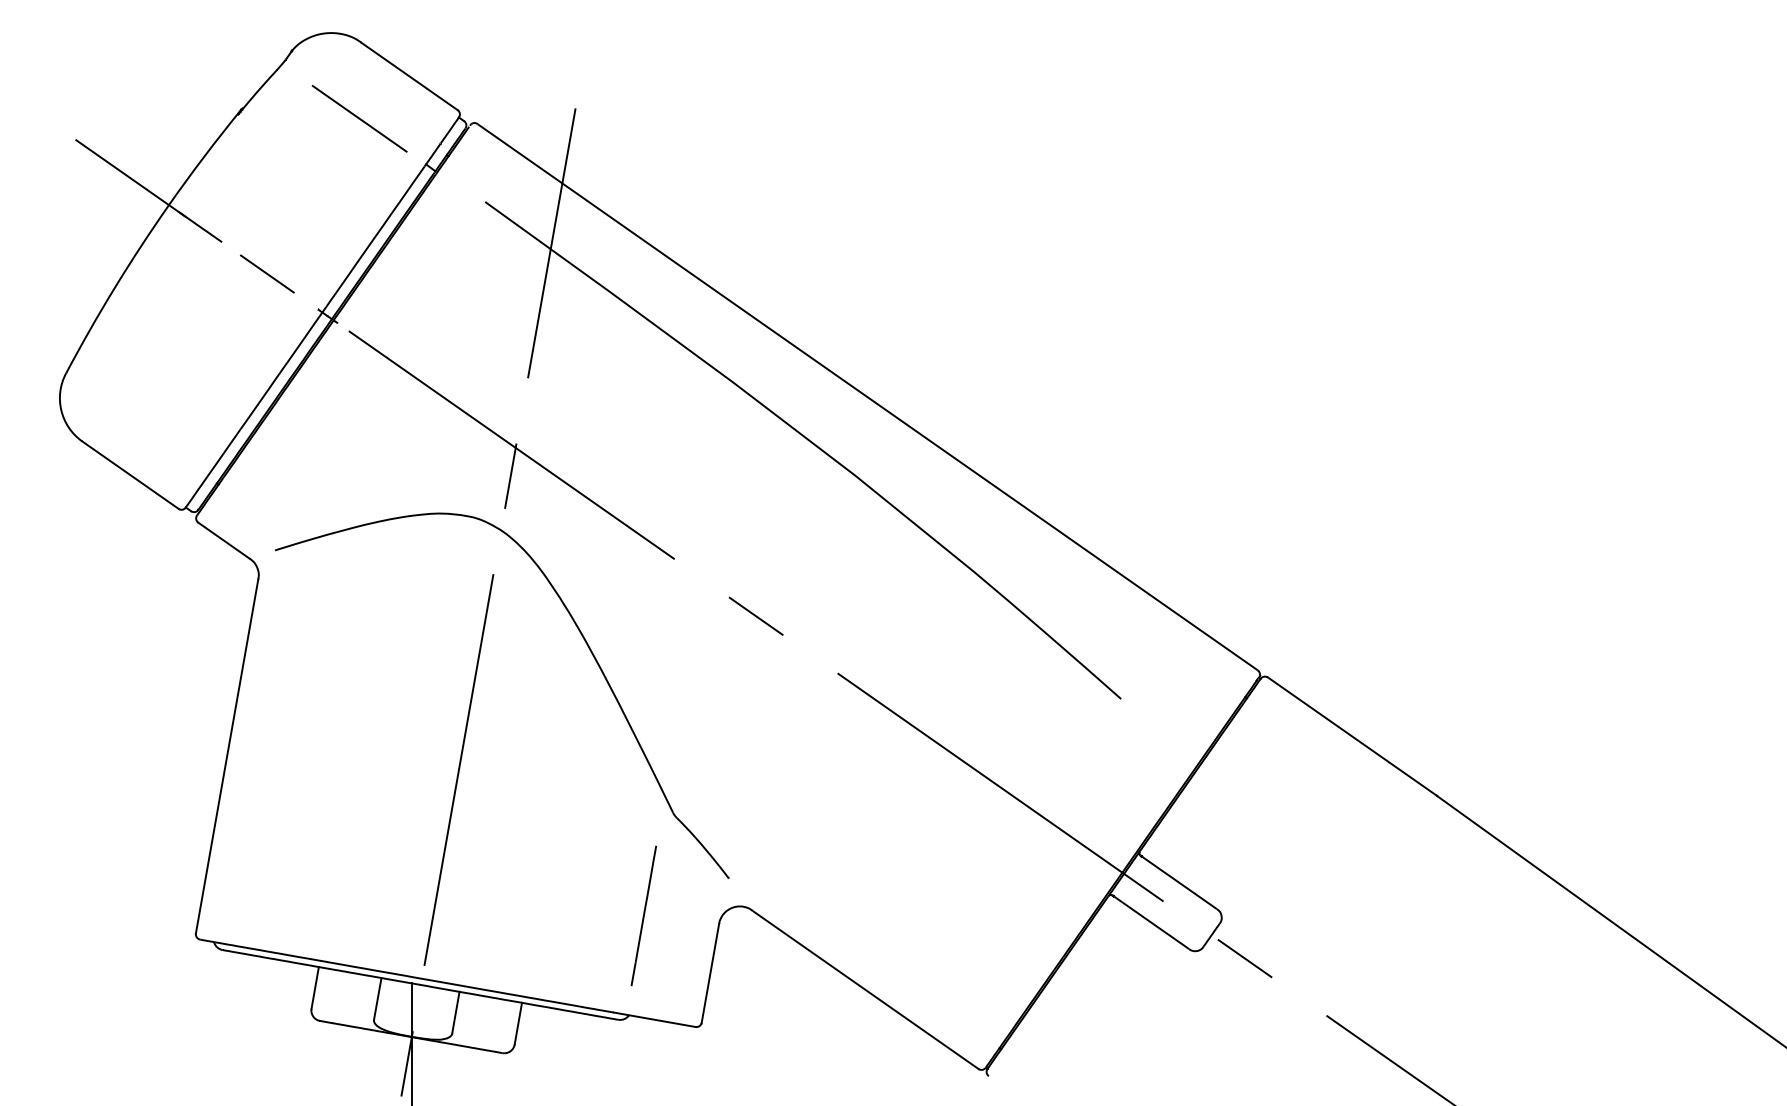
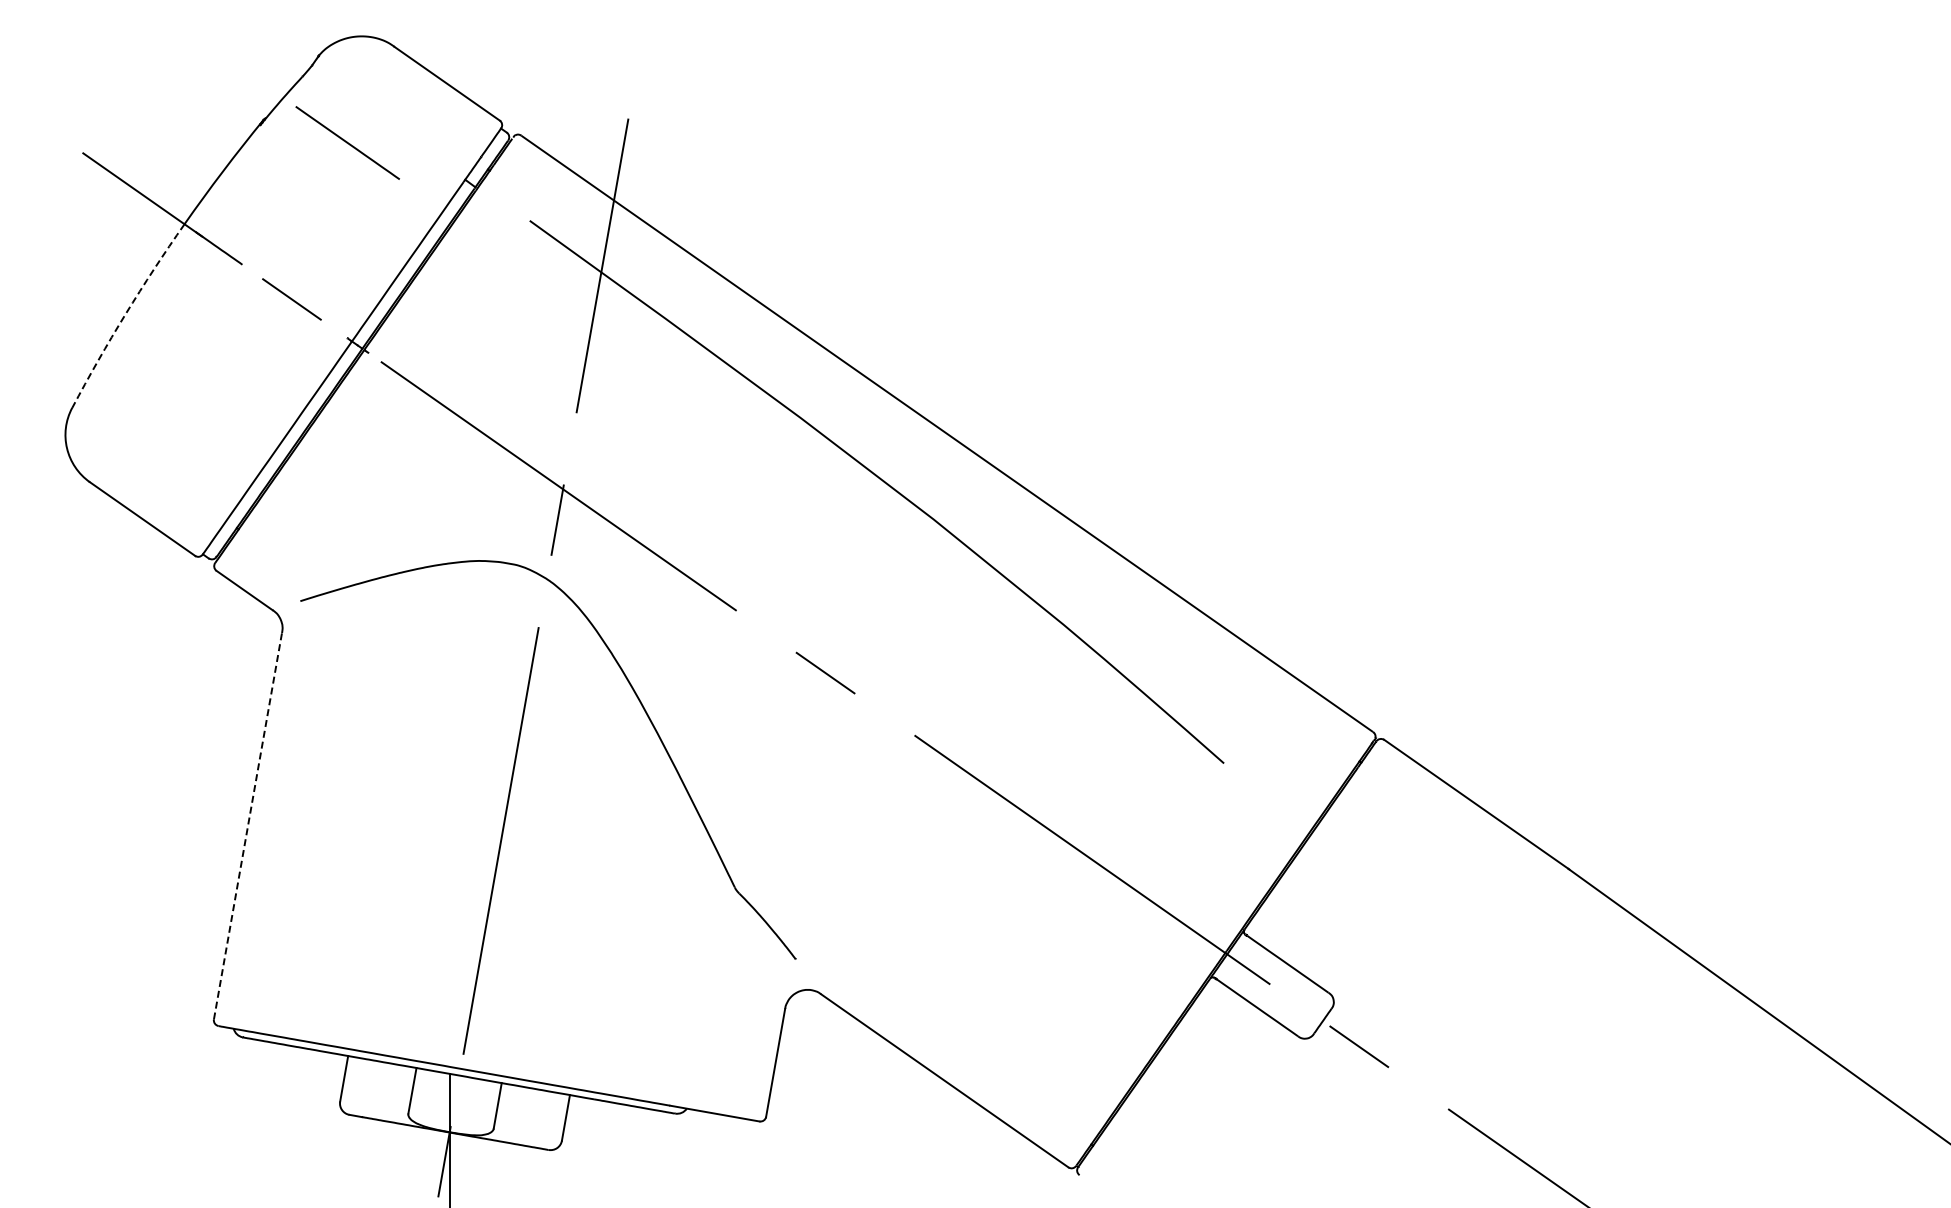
line: (359, 118) -> (347, 142), moved
arc: (114, 287) -> (125, 314), solid -> dashed
line: (227, 755) -> (248, 825), solid -> dashed
line: (643, 915) -> (702, 999), removed

